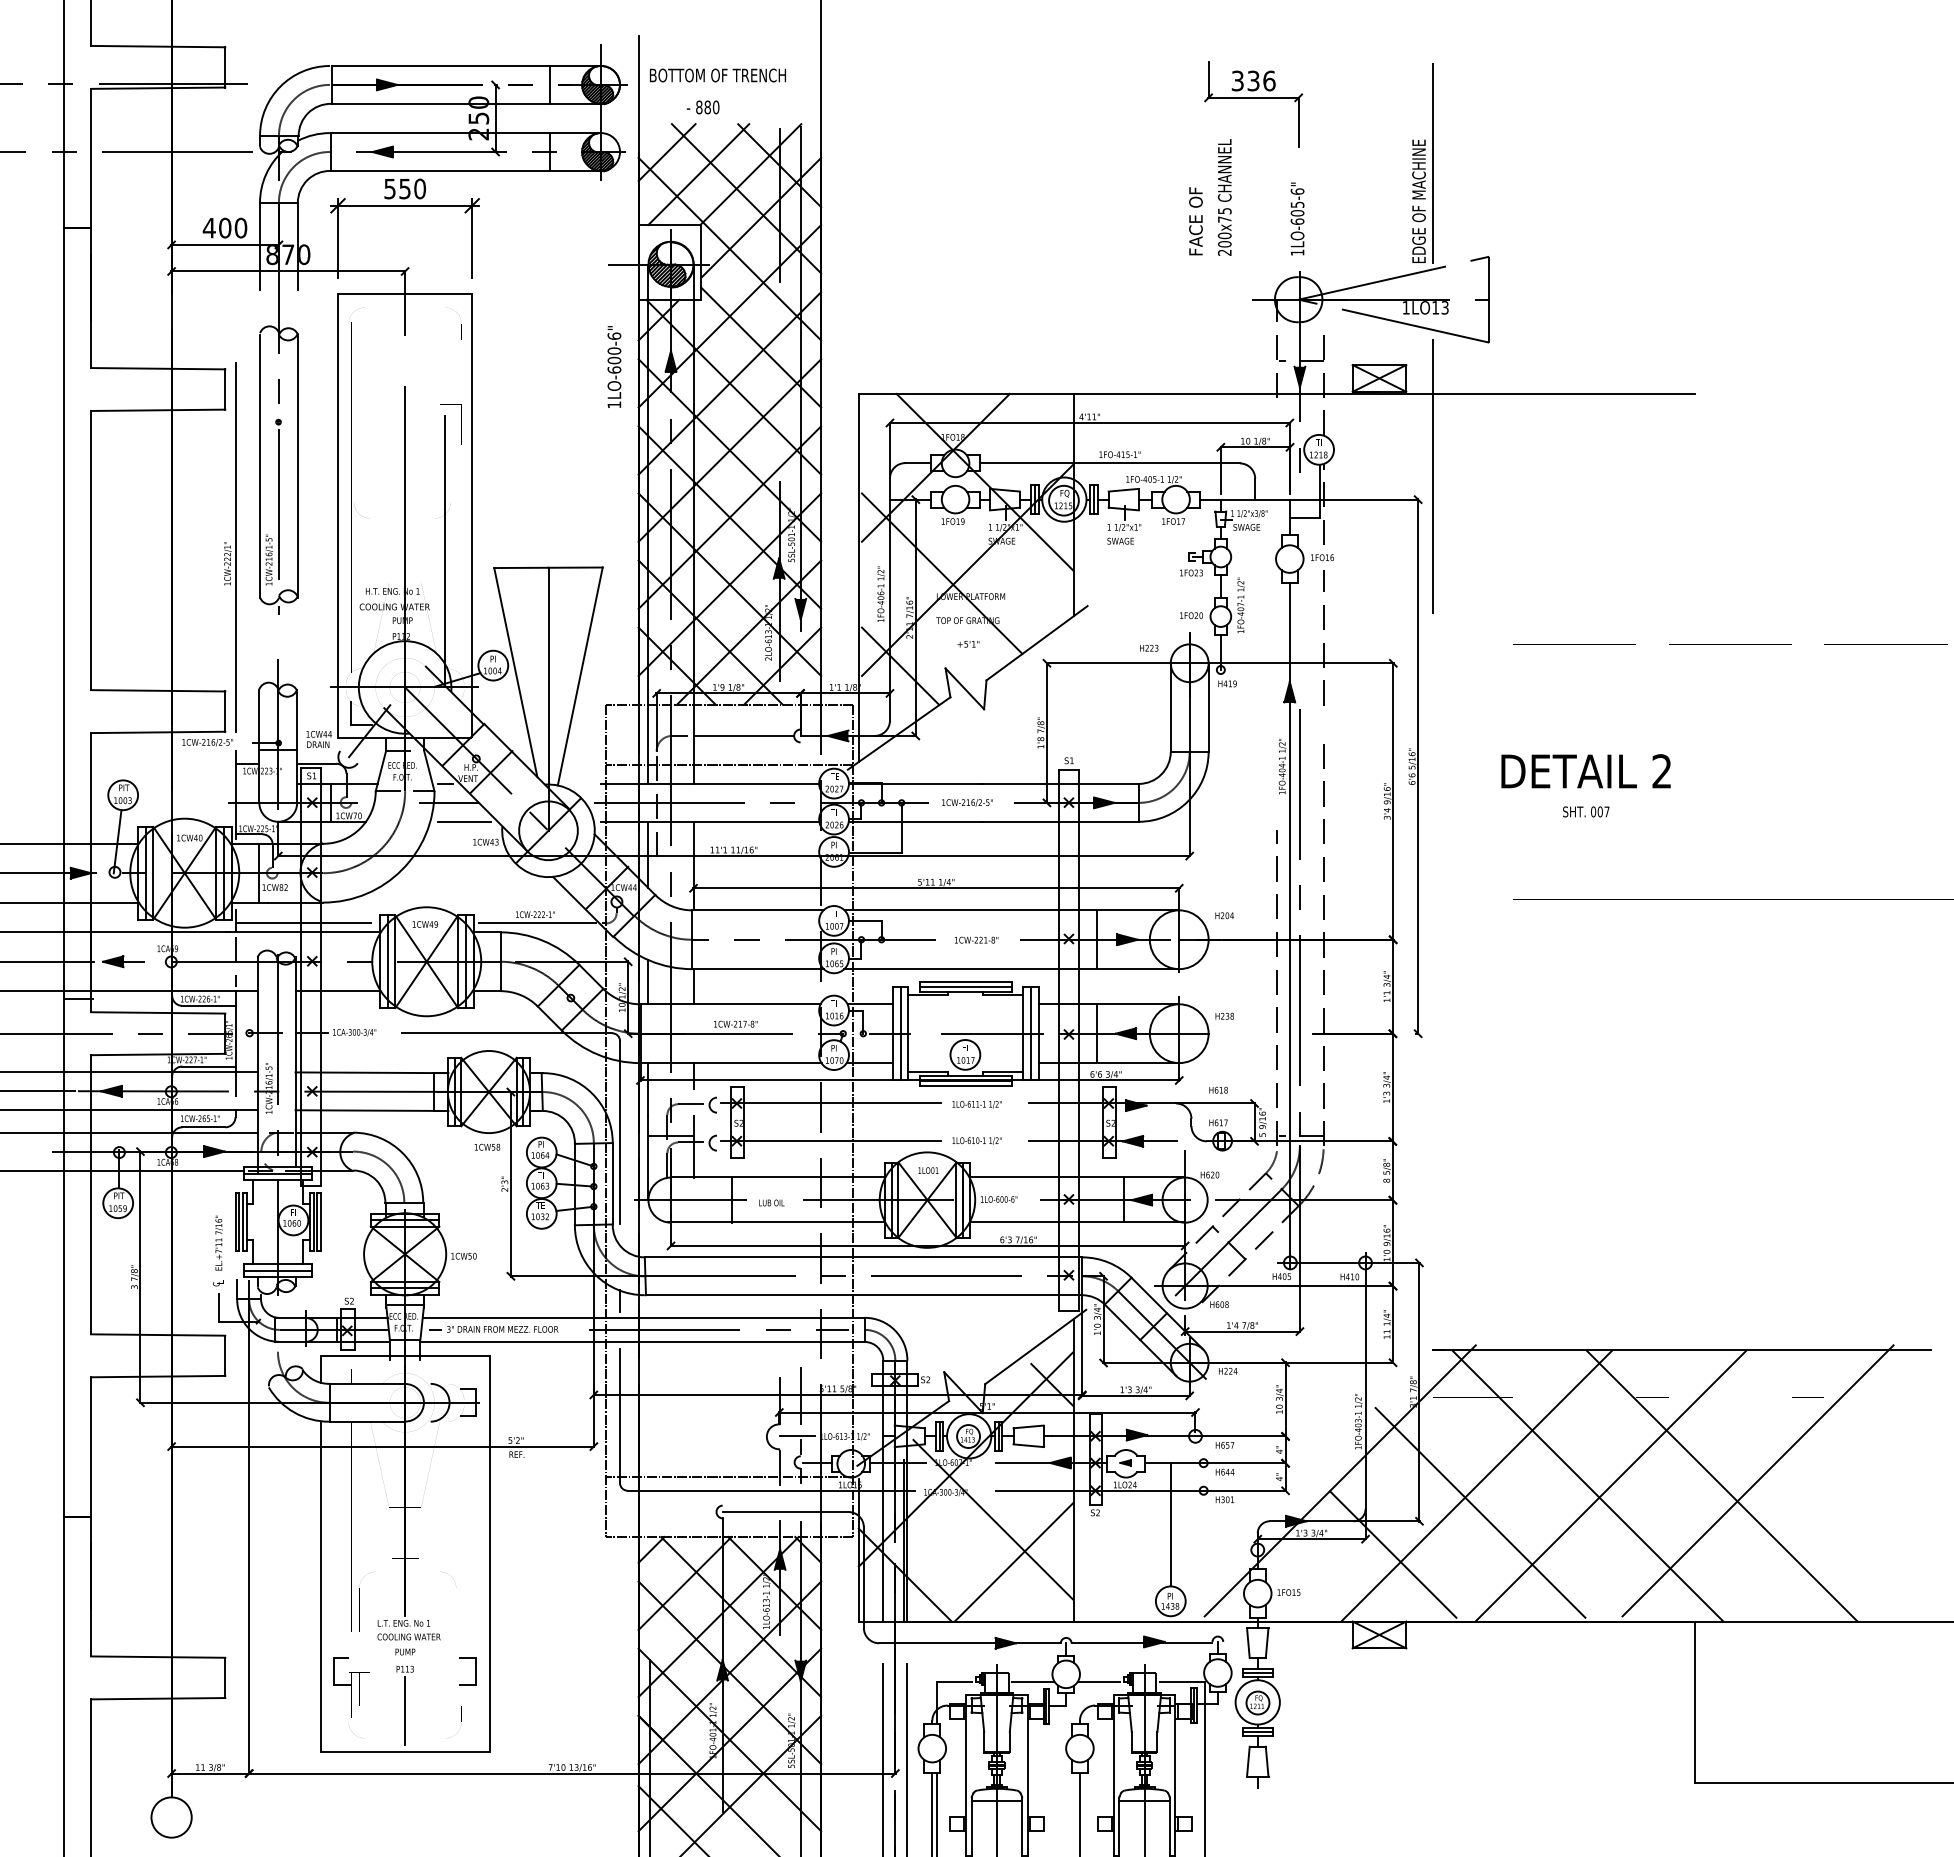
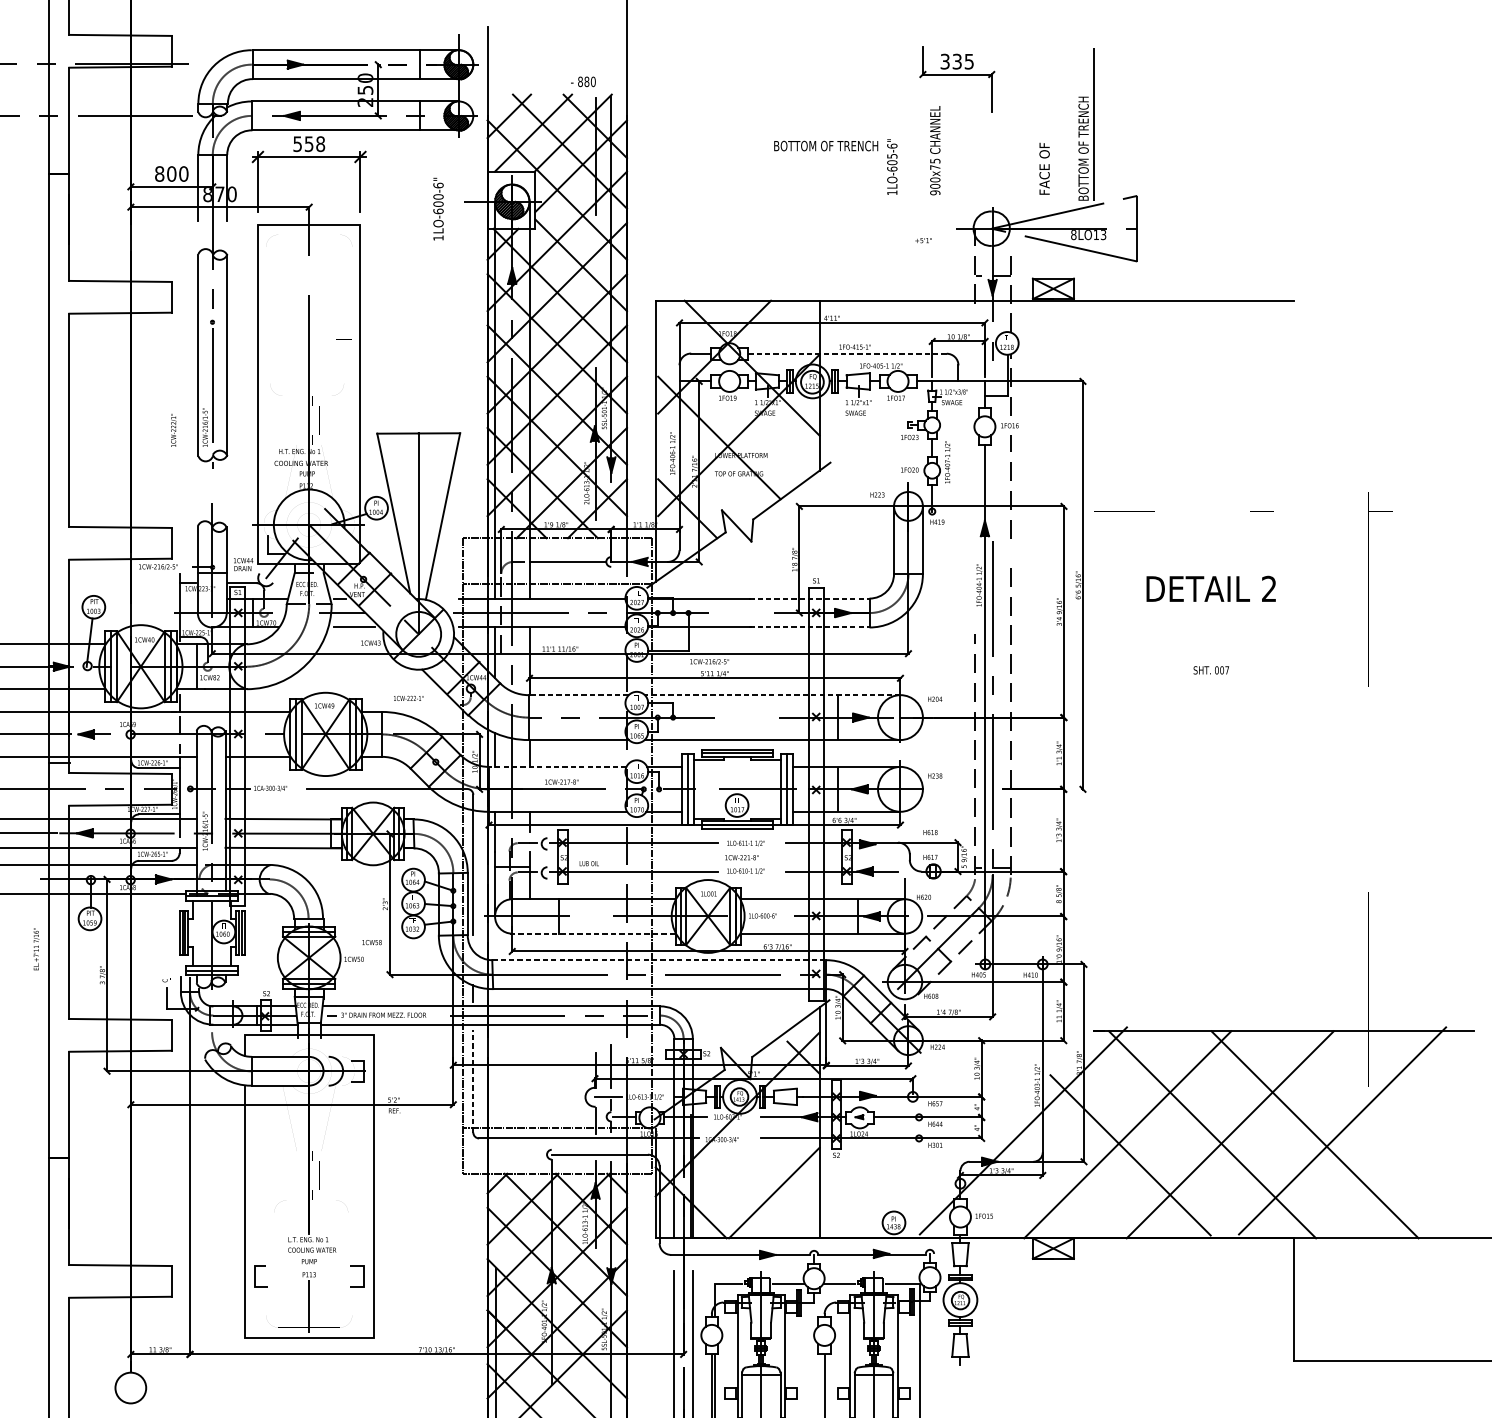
text: (717, 75) -> (825, 146), moved
text: (1269, 80) -> (969, 61), 336 -> 335
text: (702, 107) -> (582, 81), moved
text: (419, 189) -> (320, 144), 550 -> 558
text: (1418, 192) -> (1083, 146), EDGE OF MACHINE -> BOTTOM OF TRENCH
text: (1297, 218) -> (892, 166), moved
text: (1195, 221) -> (1044, 168), moved
text: (208, 227) -> (159, 173), 400 -> 800
text: (1224, 252) -> (935, 192), 200x75 -> 900x75
text: (1405, 307) -> (1073, 234), 1LO13 -> 8LO13
text: (614, 366) -> (438, 208), moved
line: (1109, 463) -> (847, 353), solid -> dashed
line: (1433, 476) -> (1094, 363), removed
line: (235, 547) -> (179, 417), removed
line: (445, 550) -> (340, 420), removed
text: (968, 644) -> (923, 240), moved
line: (1060, 783) -> (809, 598), solid -> dashed
text: (967, 802) -> (709, 661), moved
text: (1586, 811) -> (1211, 670), moved
line: (1060, 821) -> (809, 627), solid -> dashed
line: (757, 910) -> (578, 695), solid -> dashed
line: (1011, 910) -> (772, 695), solid -> dashed
line: (303, 922) -> (231, 704), removed
line: (537, 922) -> (410, 704), removed
text: (976, 939) -> (741, 857), moved
line: (730, 1004) -> (557, 767), solid -> dashed
text: (487, 1146) -> (372, 941), moved
text: (771, 1202) -> (589, 863), moved
line: (776, 1222) -> (592, 933), solid -> dashed
text: (218, 1242) -> (36, 948), moved
line: (863, 1257) -> (659, 960), solid -> dashed
line: (620, 1415) -> (473, 1080), solid -> dashed
line: (993, 1519) -> (758, 1160), removed
line: (1170, 1524) -> (893, 1164), removed
line: (1393, 1554) -> (1064, 1187), removed

